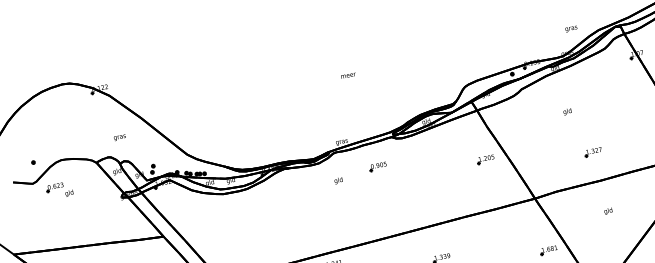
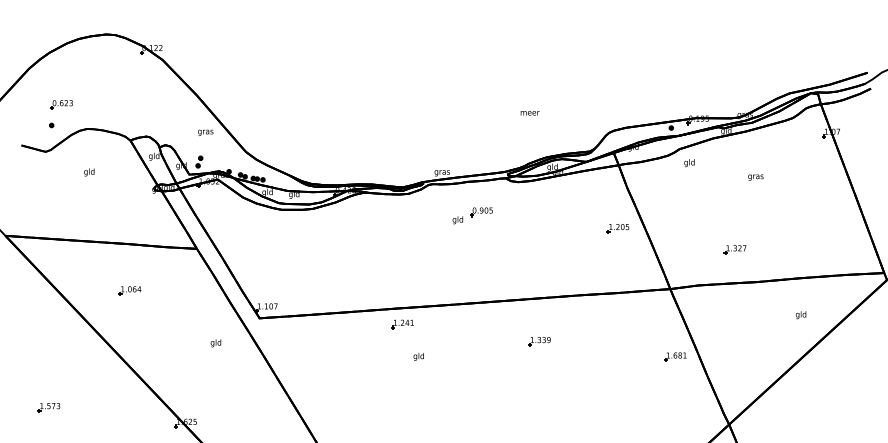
text: (571, 29) -> (755, 177), moved
text: (348, 75) -> (529, 113), moved
text: (567, 112) -> (689, 163), moved
text: (119, 137) -> (205, 132), moved
part: (592, 152) -> (734, 249), moved
text: (338, 180) -> (457, 220), moved
part: (54, 187) -> (61, 104), moved
text: (608, 211) -> (800, 315), moved

